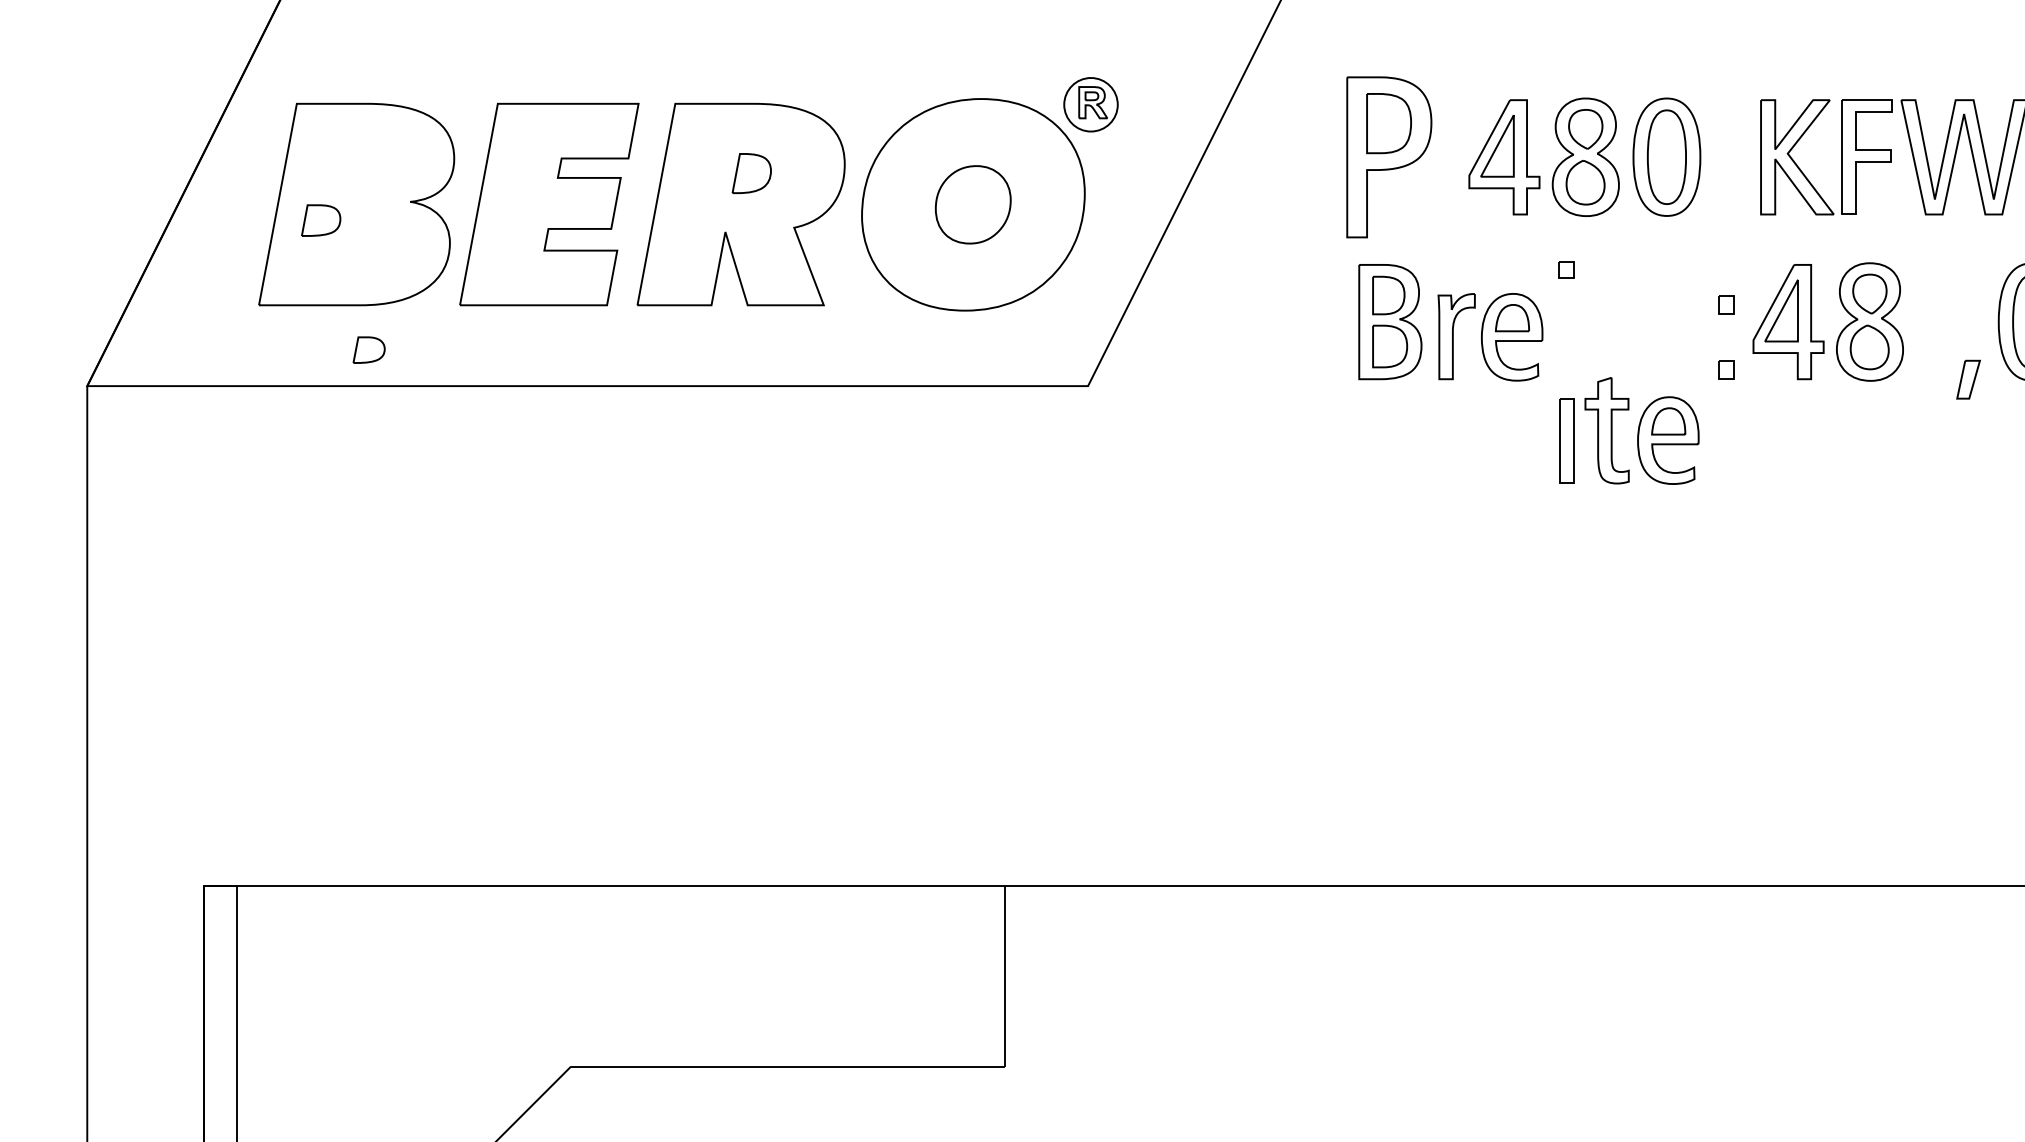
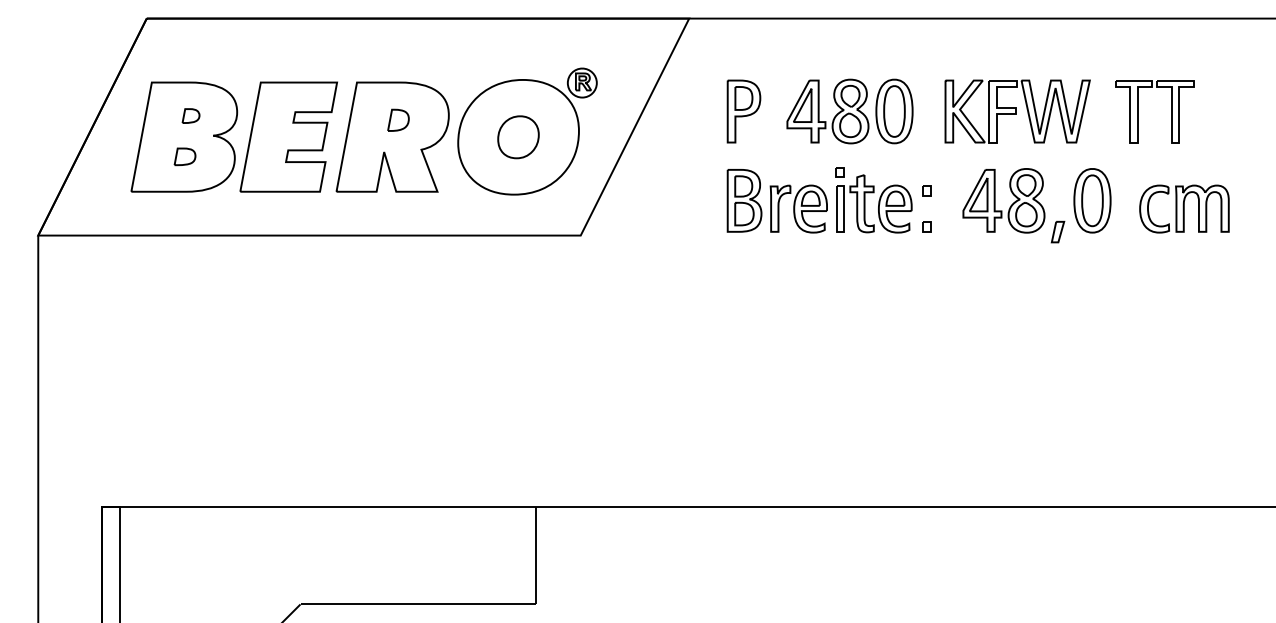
part: (1388, 157) -> (743, 111), size x0.71
part: (320, 219) -> (184, 156), moved
part: (1812, 321) -> (995, 200), moved
part: (368, 349) -> (190, 115), moved
part: (1630, 430) -> (874, 203), moved

